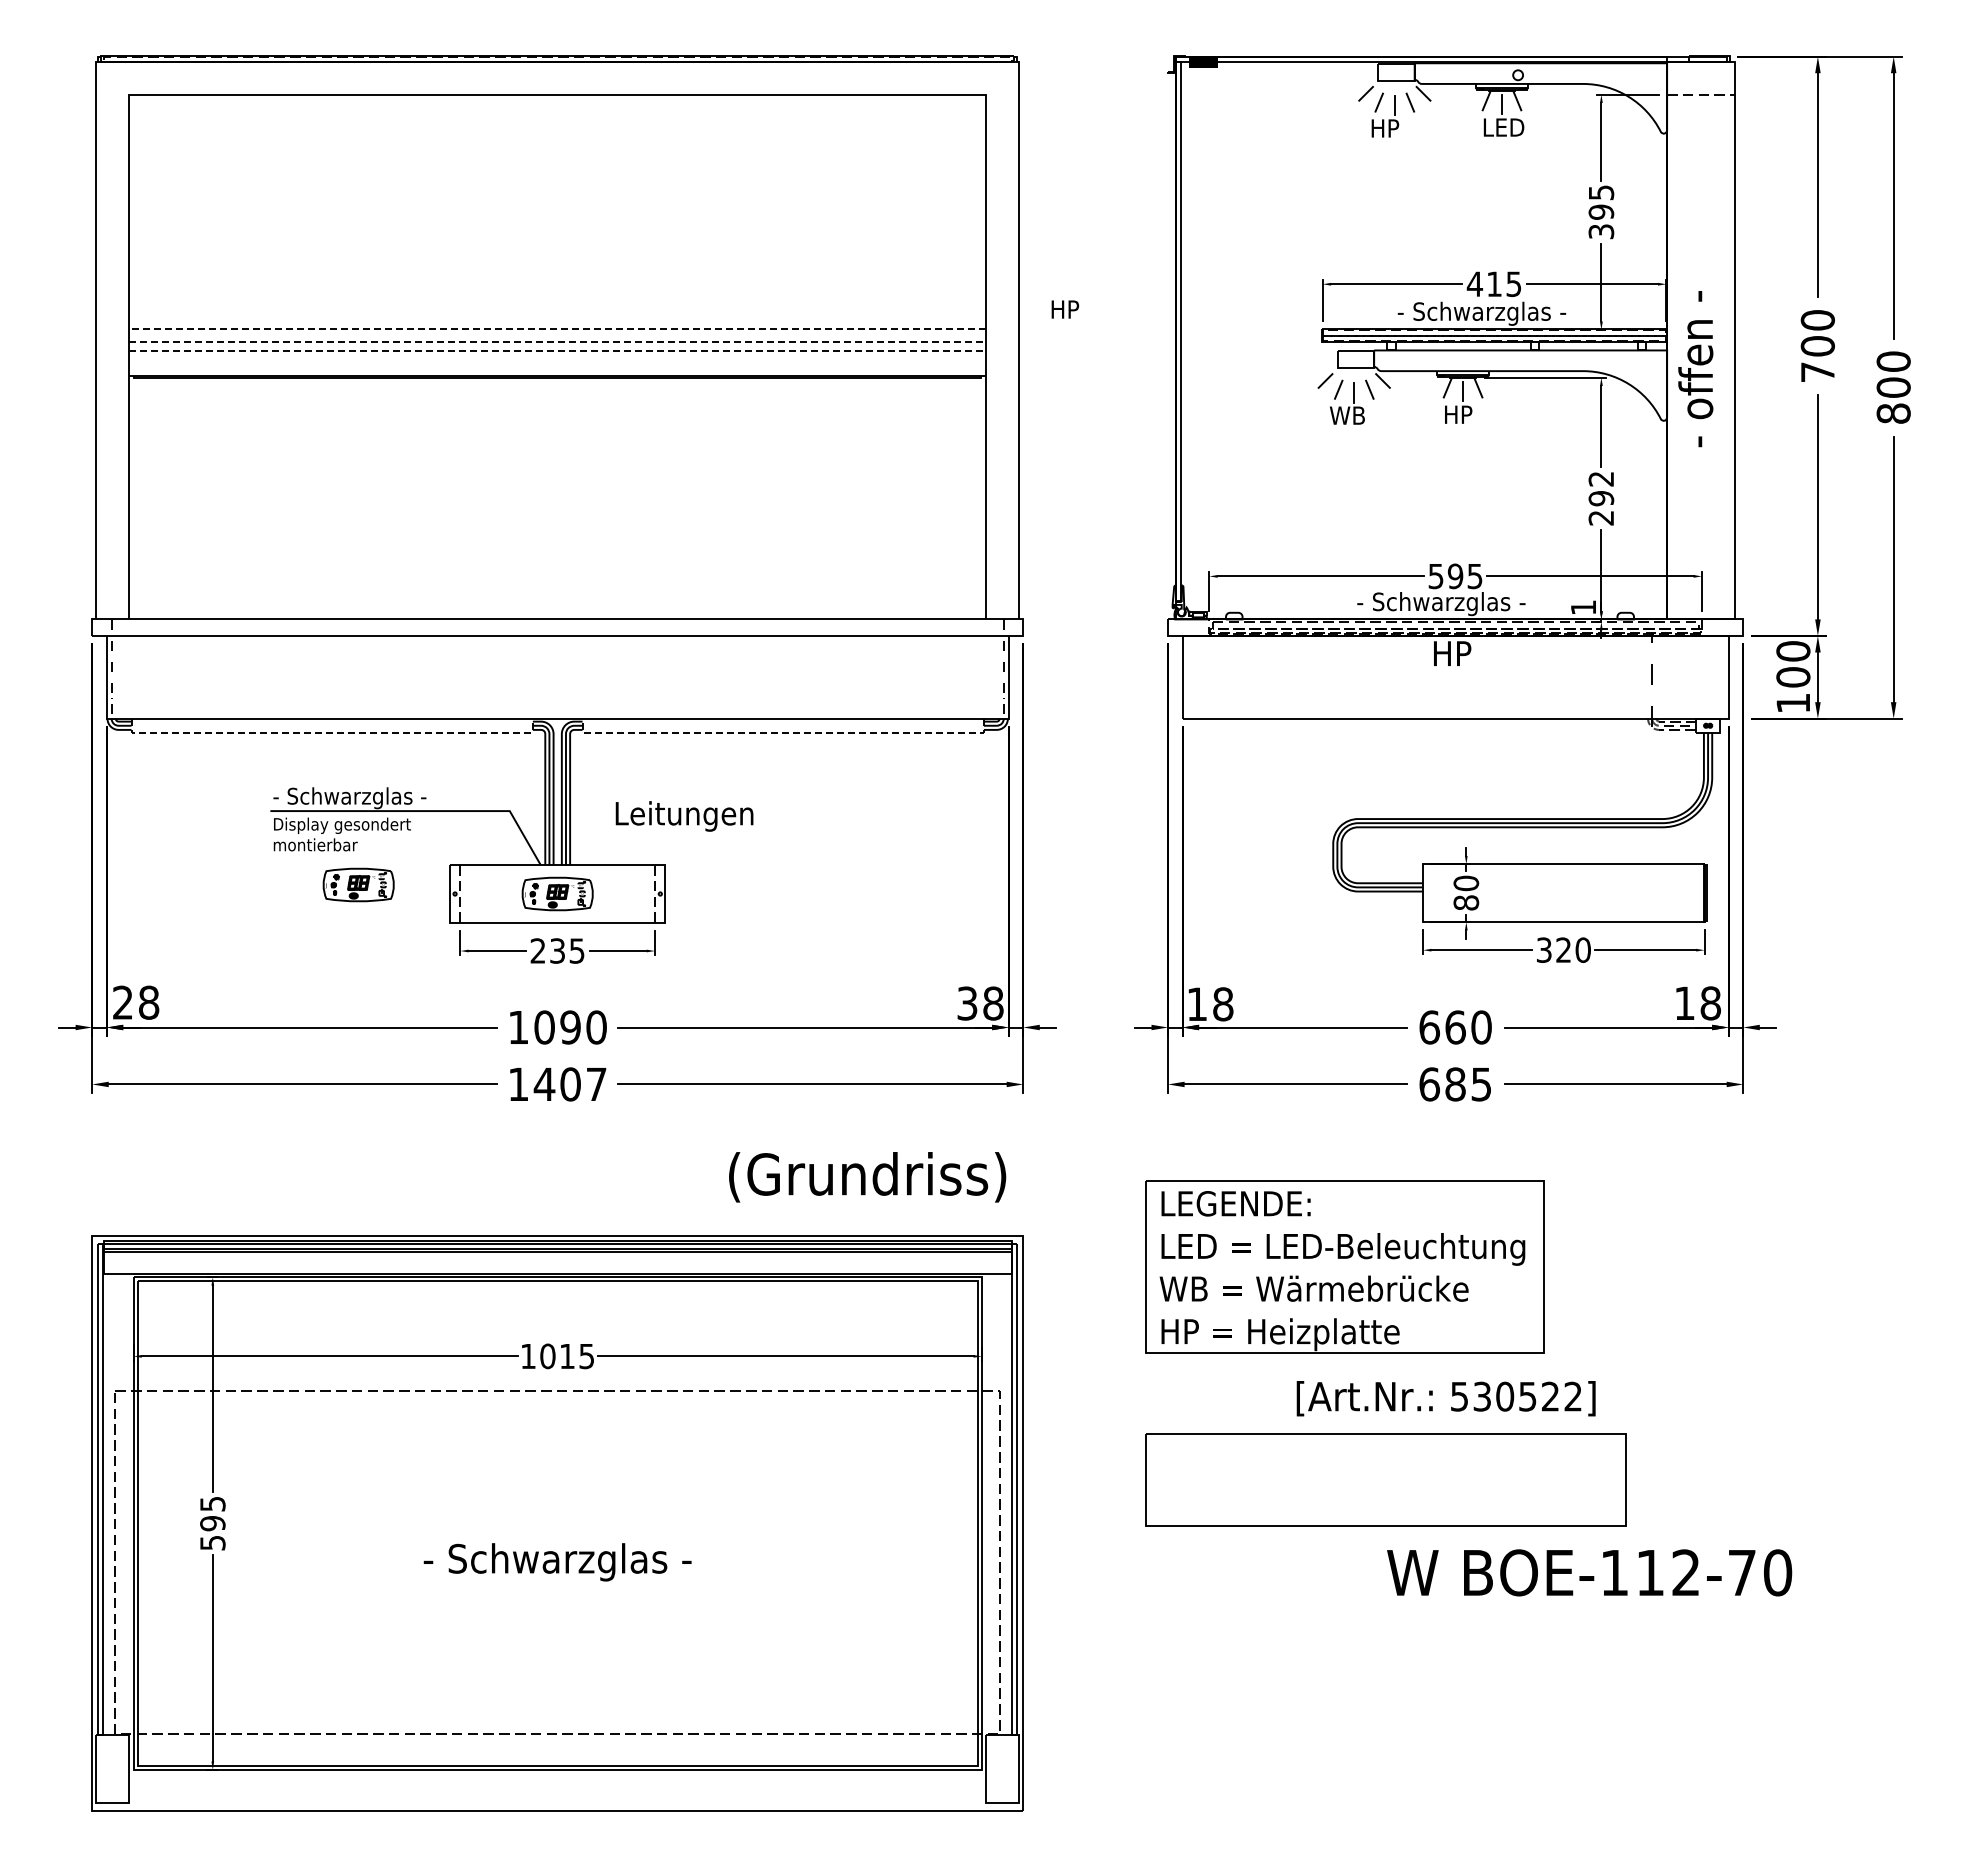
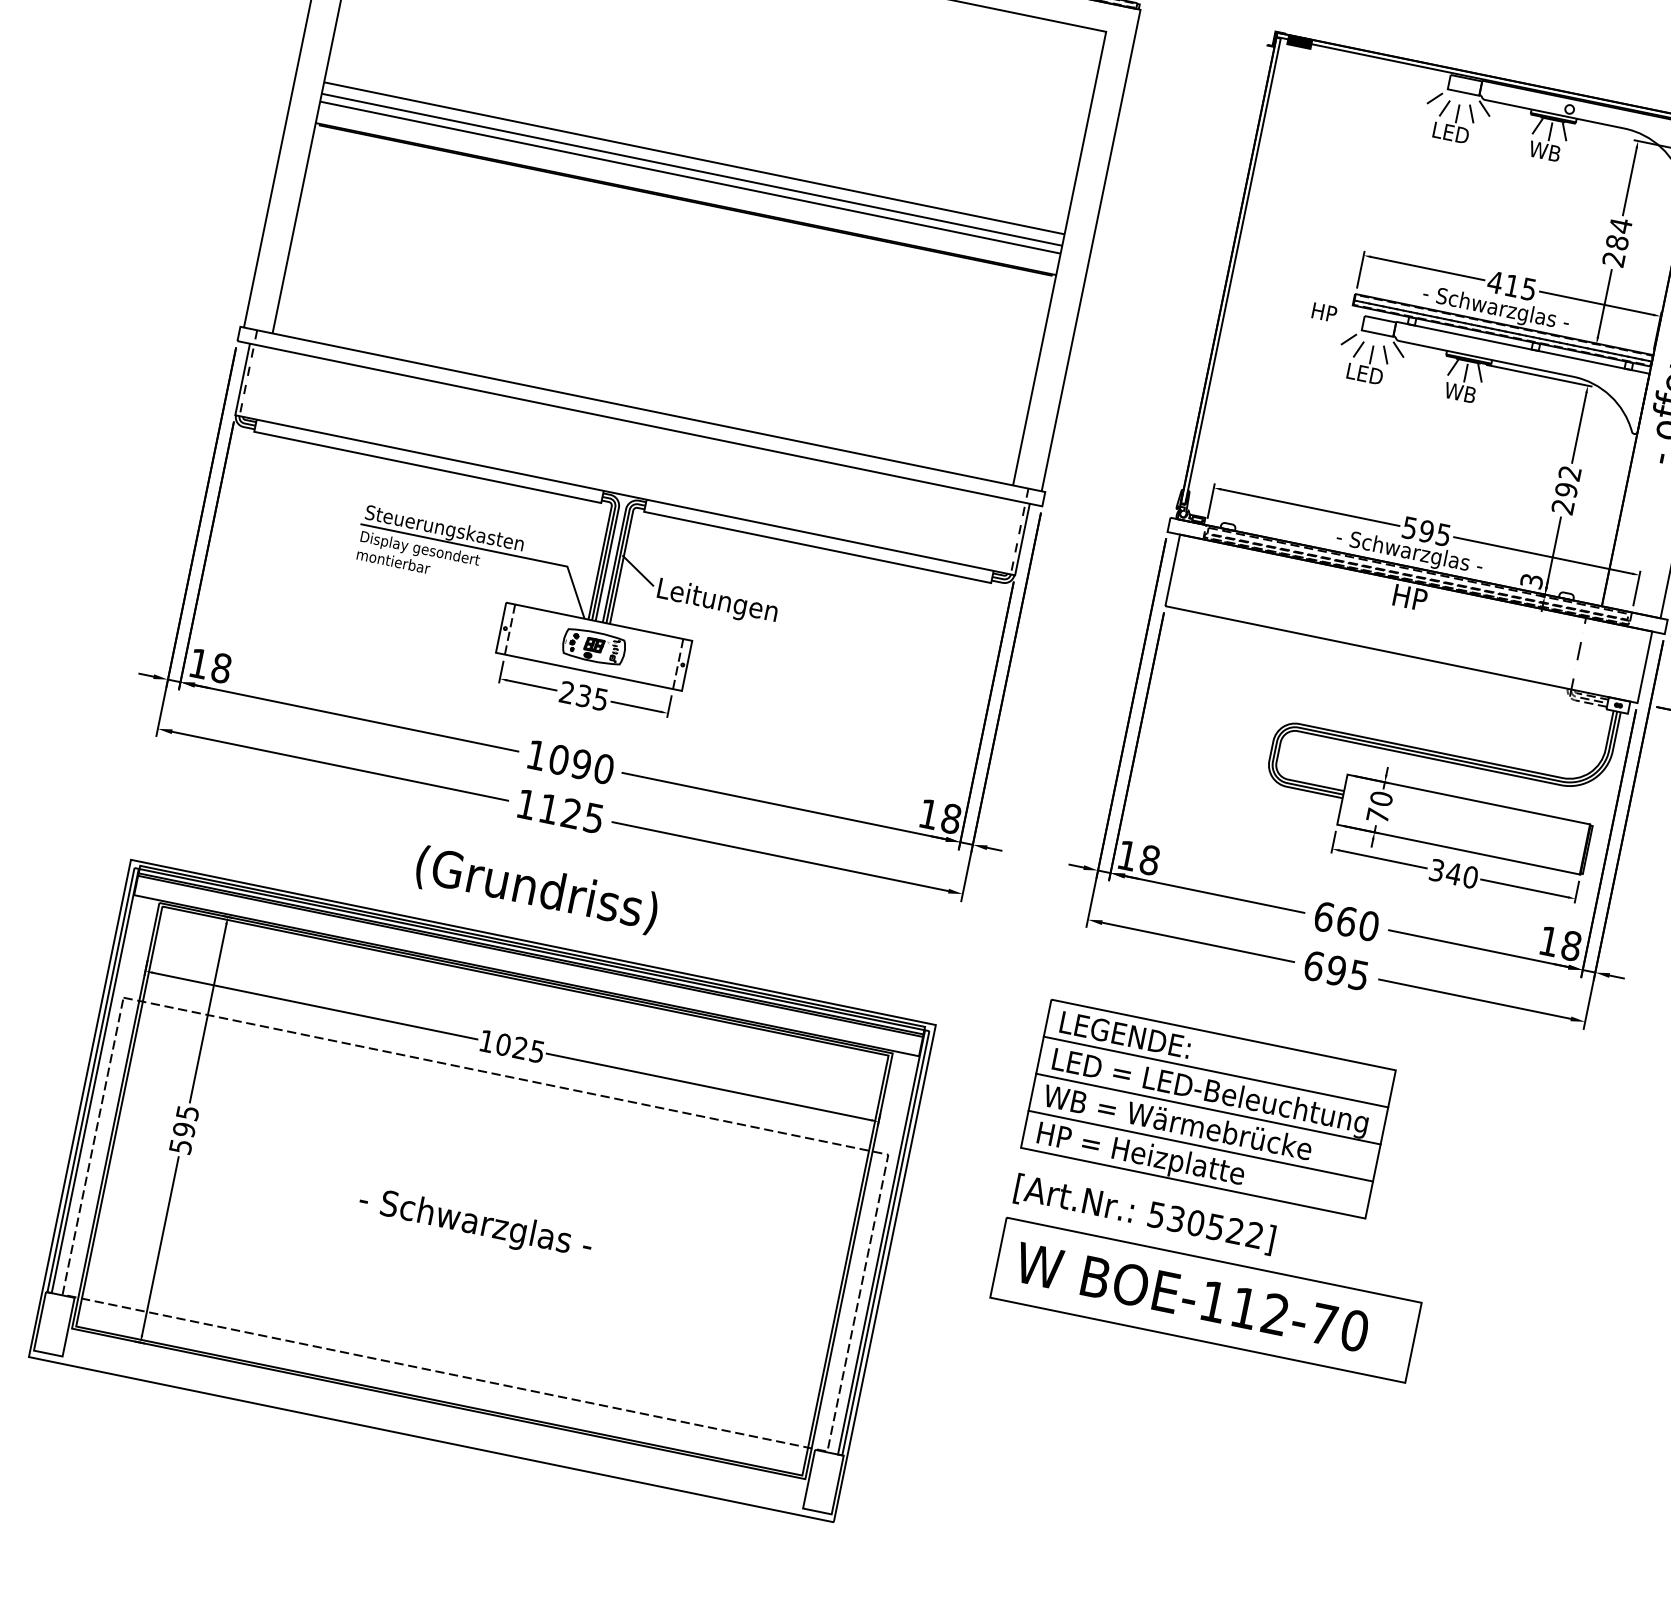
text: (1503, 127) -> (1547, 152), LED -> WB
text: (1393, 128) -> (1452, 133), HP -> LED
text: (1601, 211) -> (1617, 242), 395 -> 284
text: (1065, 309) -> (1324, 312), moved
line: (557, 328) -> (694, 157), dashed -> solid
line: (558, 342) -> (692, 170), dashed -> solid
line: (558, 351) -> (691, 177), dashed -> solid
text: (1460, 414) -> (1459, 392), HP -> WB
text: (1350, 415) -> (1364, 373), WB -> LED
text: (1583, 607) -> (1531, 581), 1 -> 3
line: (332, 732) -> (428, 467), dashed -> solid
line: (783, 732) -> (817, 547), dashed -> solid
text: (364, 798) -> (444, 529), - Schwarzglas - -> Steuerungskasten
line: (589, 799) -> (638, 570), added
part: (358, 884) -> (423, 603), removed
text: (1466, 902) -> (1378, 815), 80 -> 70
text: (1563, 949) -> (1453, 873), 320 -> 340
text: (122, 1002) -> (198, 663), 28 -> 18
text: (967, 1003) -> (928, 814), 38 -> 18
text: (569, 1084) -> (570, 813), 1407 -> 1125
text: (1455, 1084) -> (1336, 970), 685 -> 695
text: (867, 1177) -> (536, 890), moved
line: (1344, 1224) -> (1215, 1072), added
line: (1344, 1267) -> (1208, 1109), added
line: (1344, 1310) -> (1200, 1146), added
text: (567, 1355) -> (520, 1047), 1015 -> 1025
text: (1445, 1398) -> (1144, 1214), moved
text: (1589, 1572) -> (1191, 1297), moved

